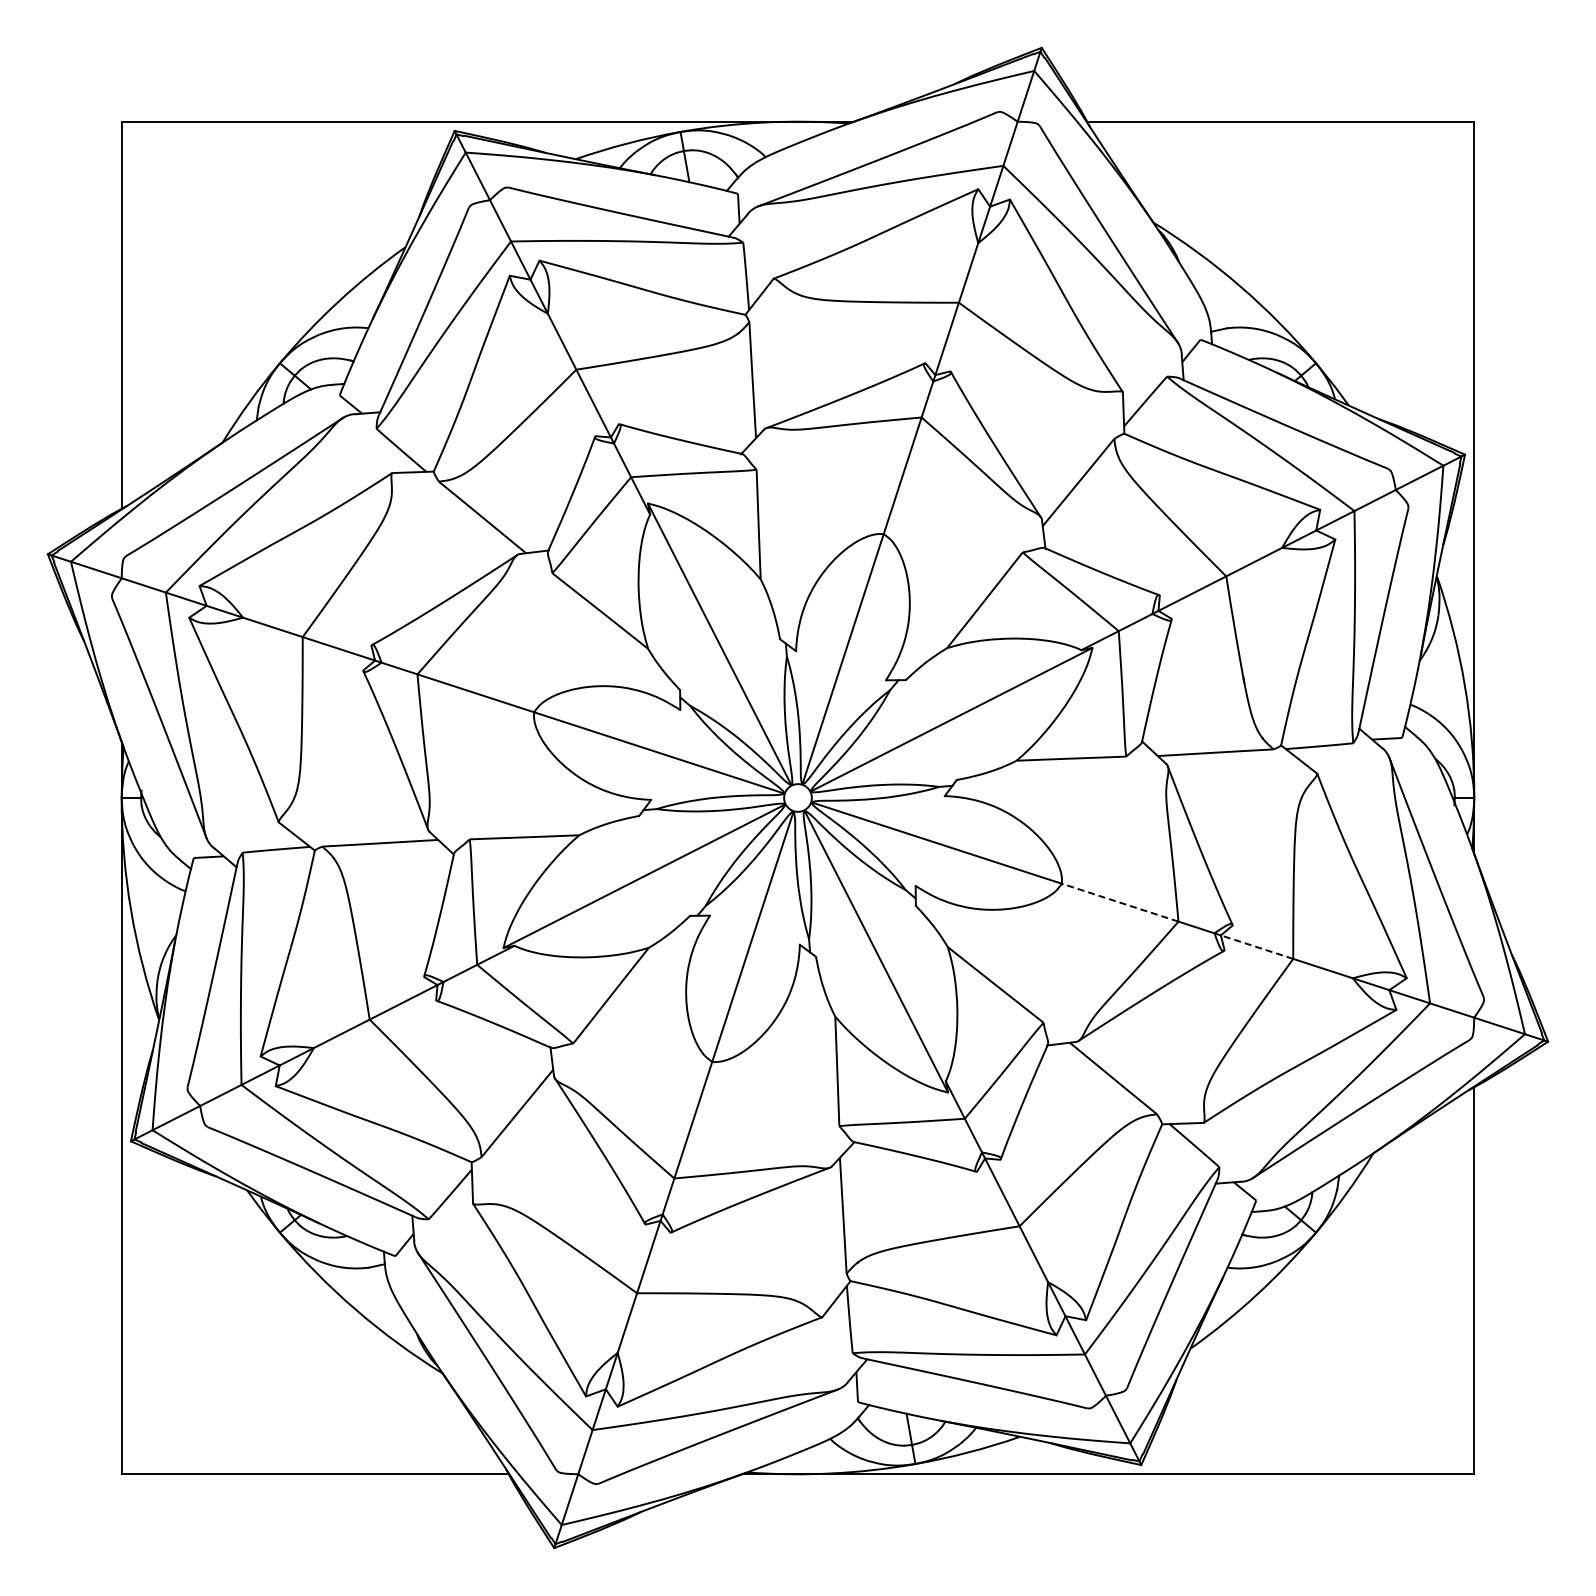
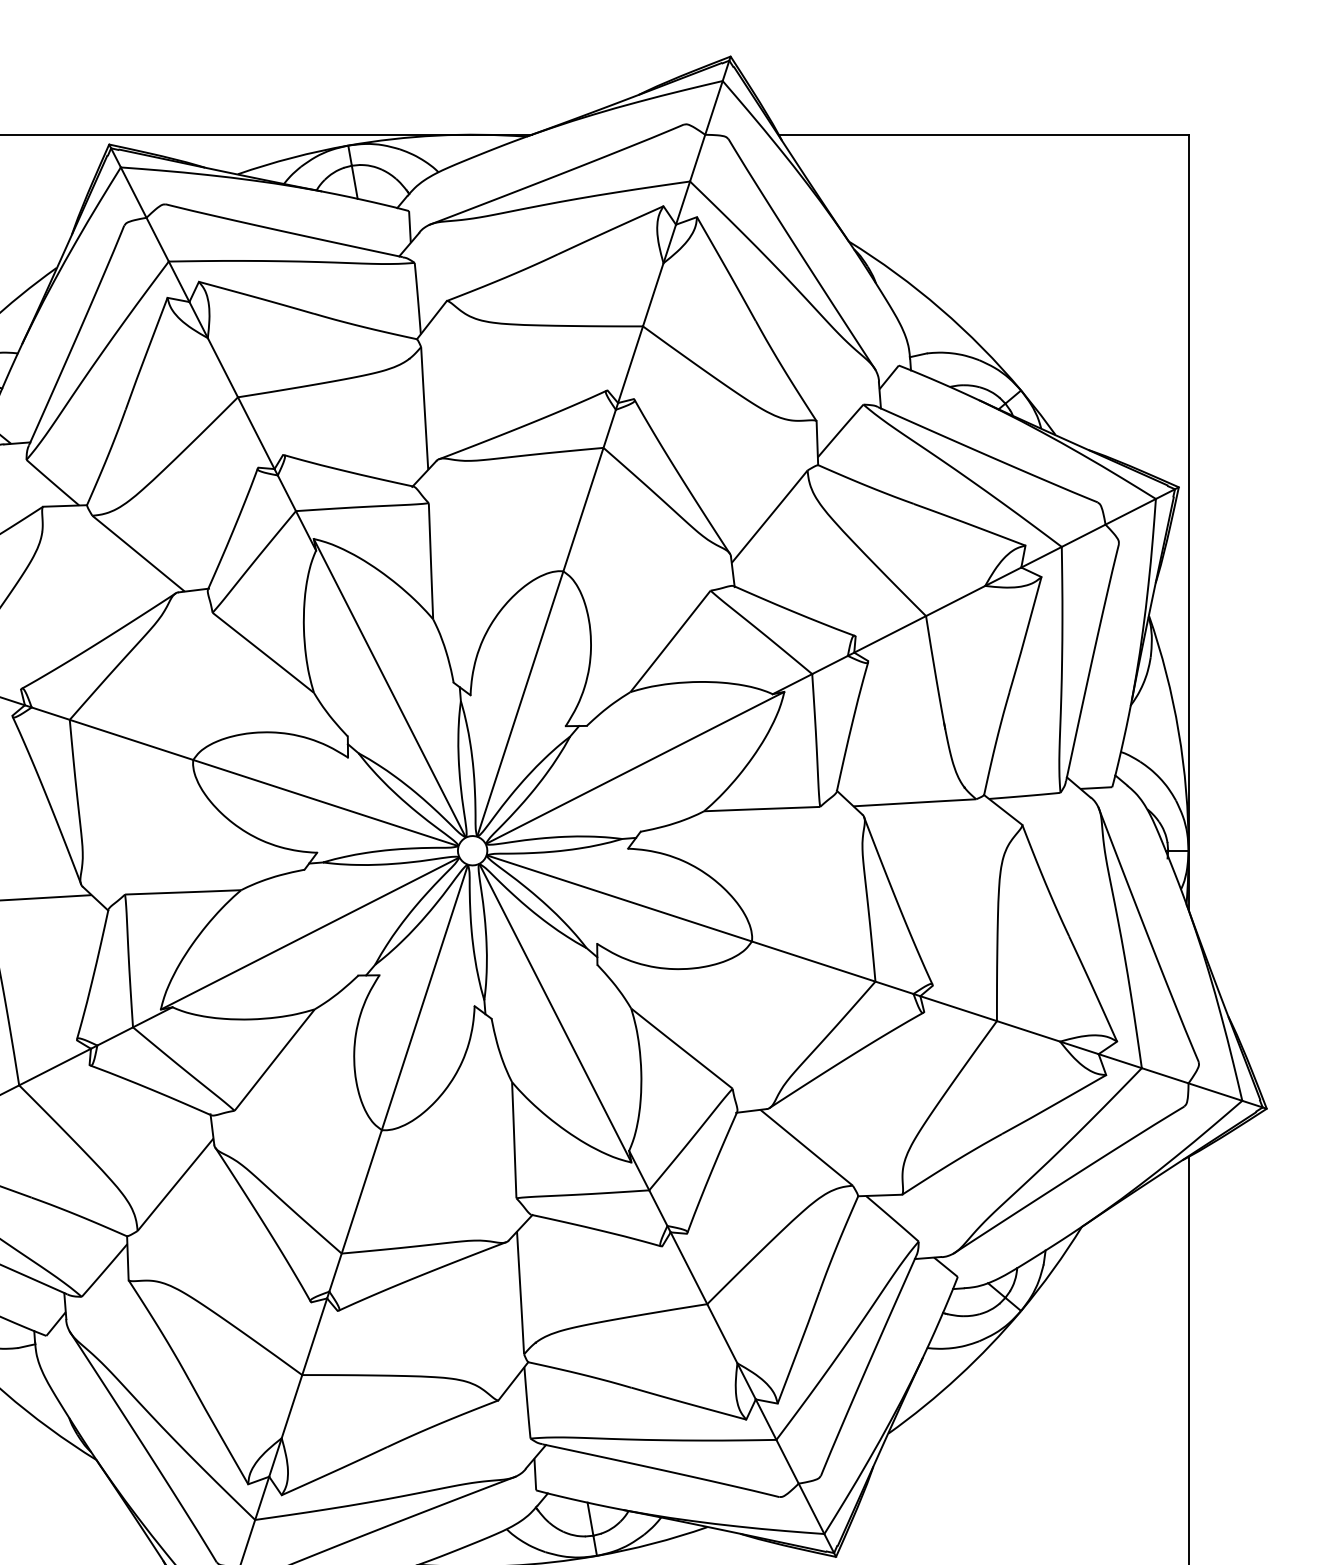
line: (1119, 902) -> (813, 961), dashed -> solid
line: (1256, 947) -> (958, 1009), dashed -> solid

